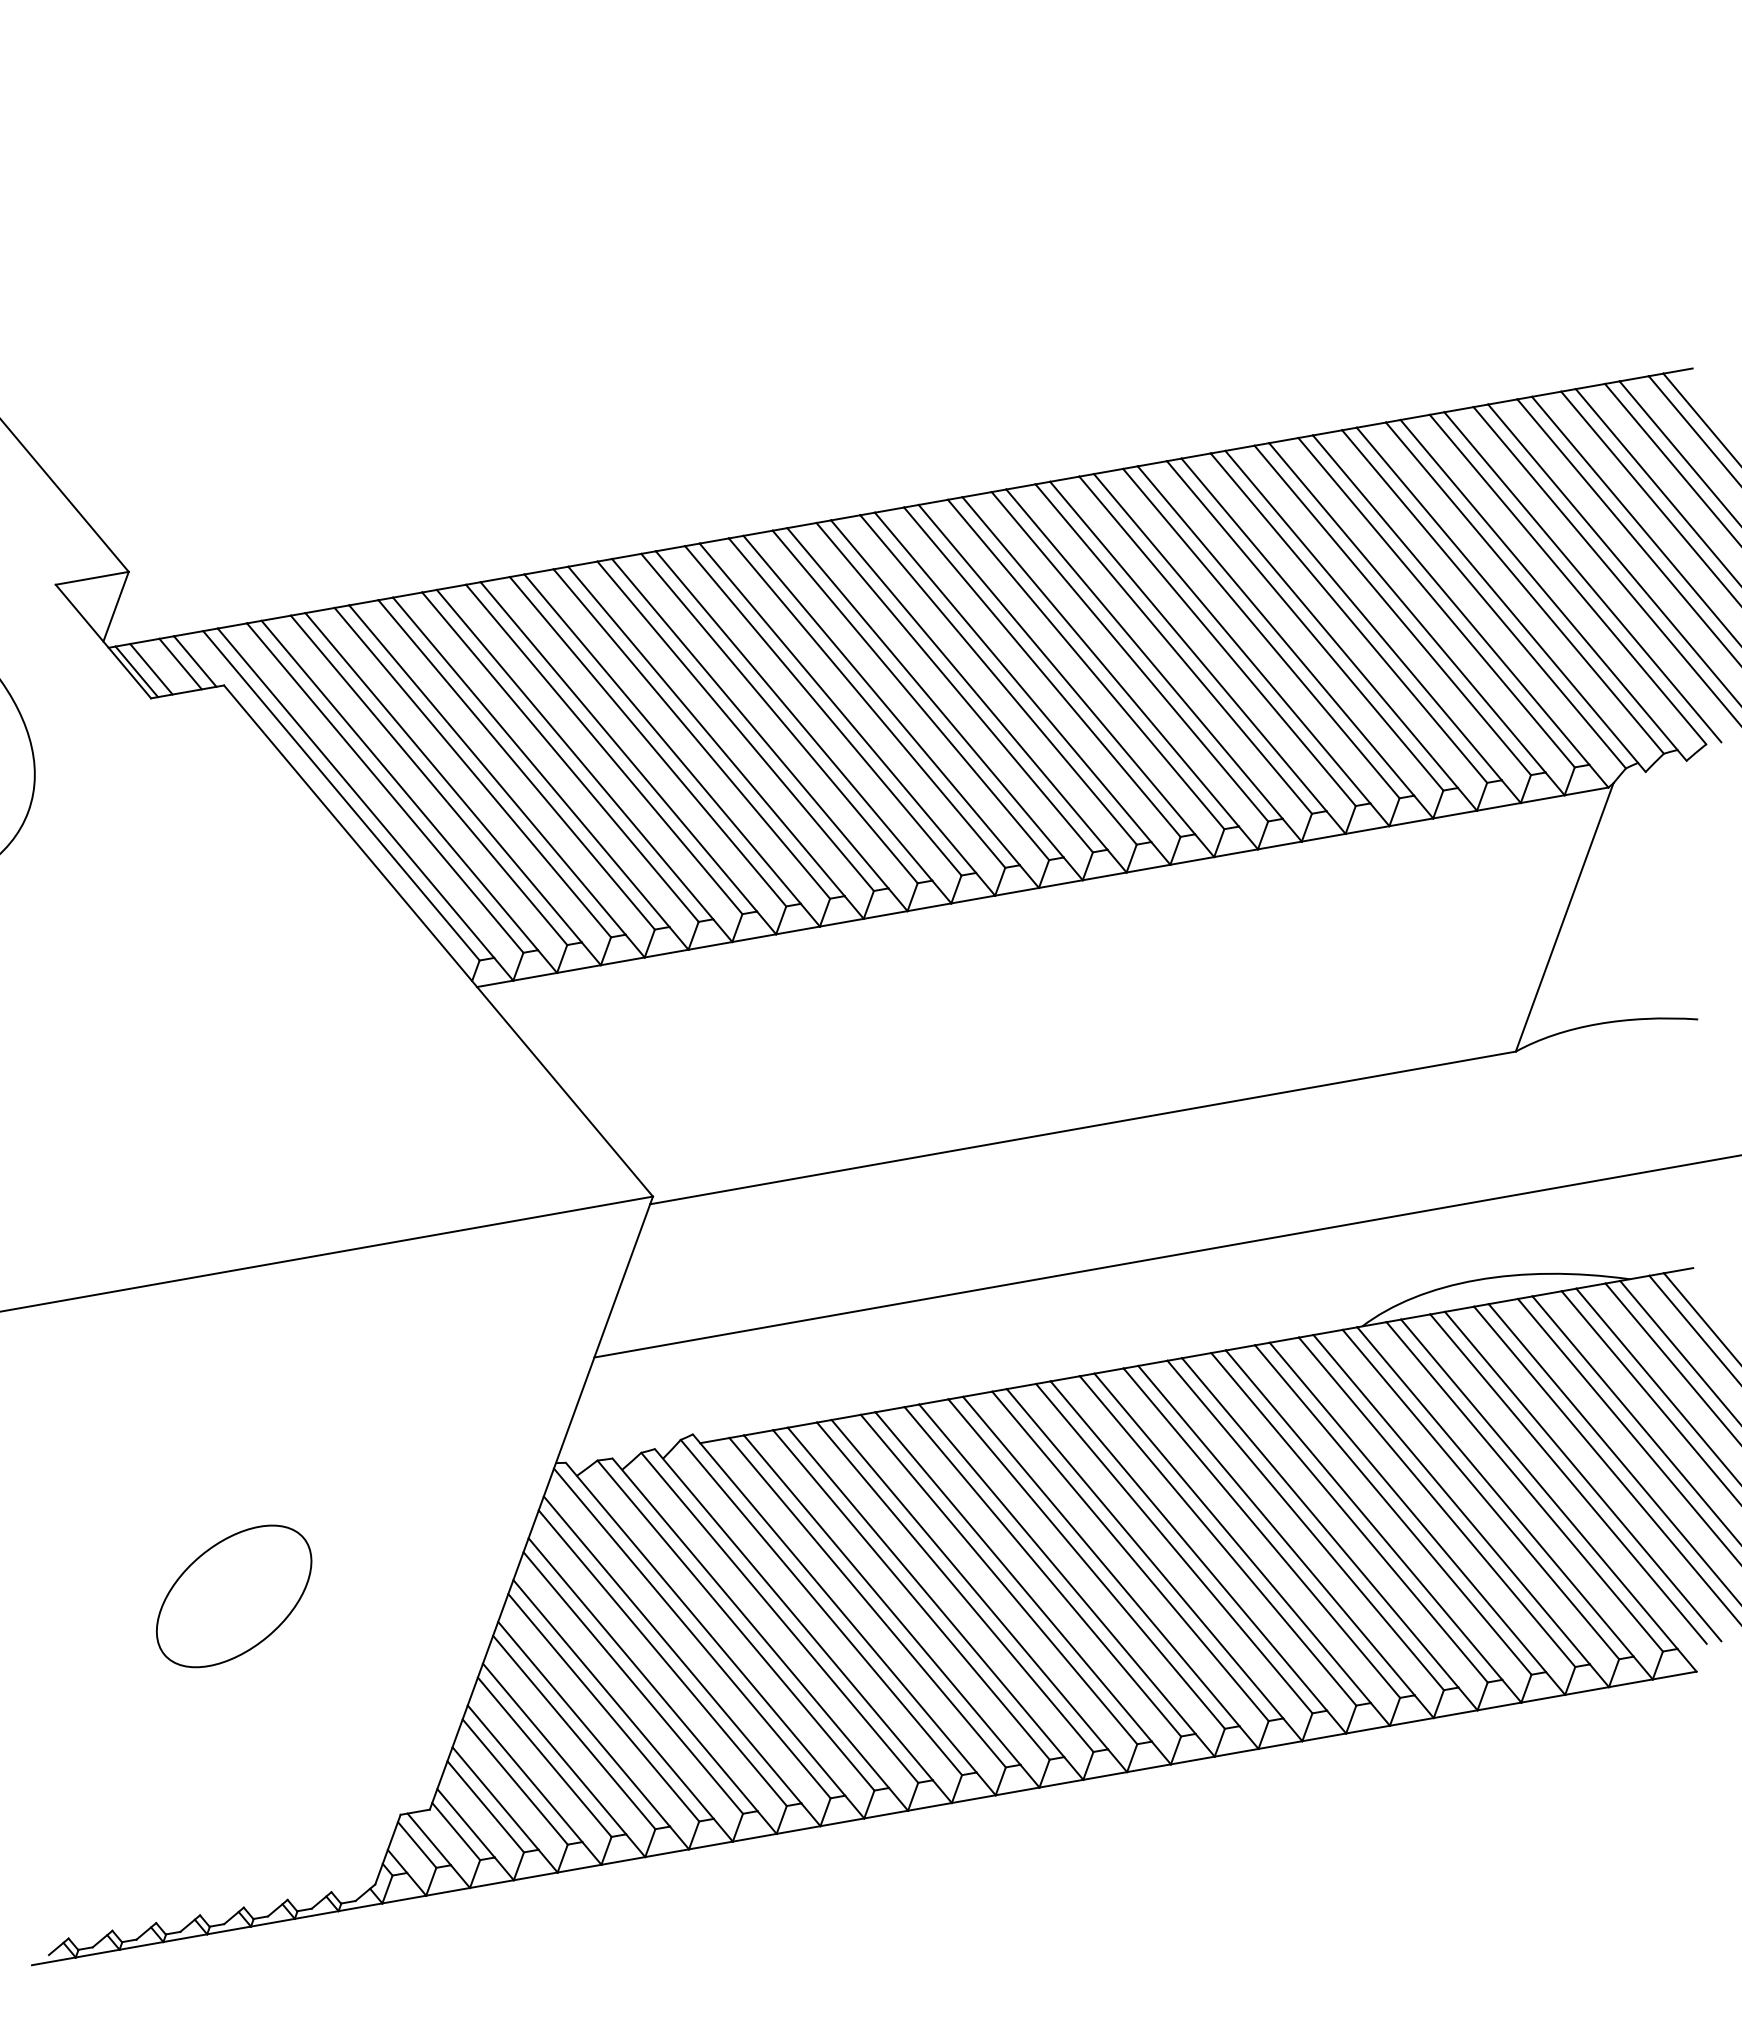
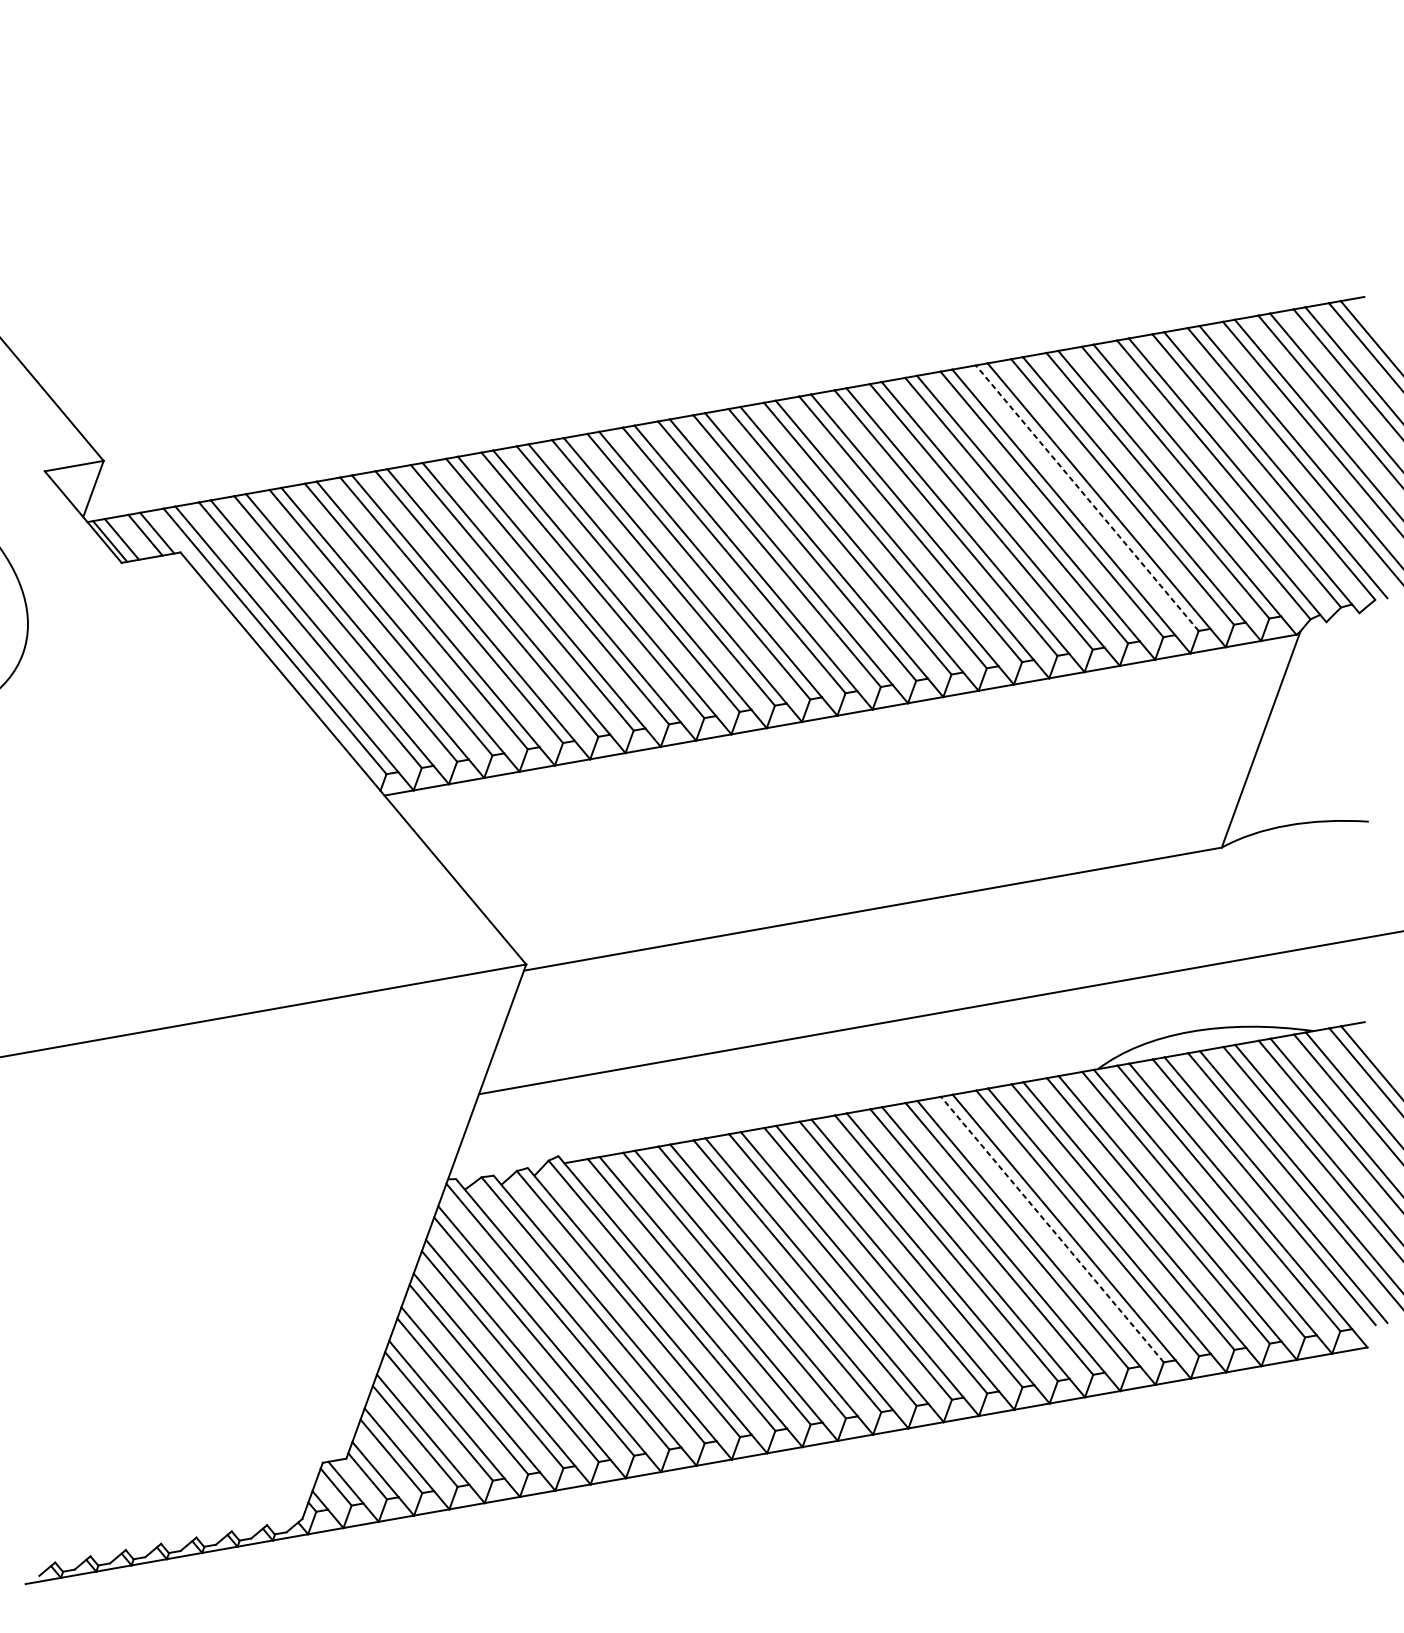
line: (1348, 618) -> (1086, 498), solid -> dashed
line: (1305, 1525) -> (1052, 1229), solid -> dashed
part: (233, 1596) -> (188, 1286), removed

